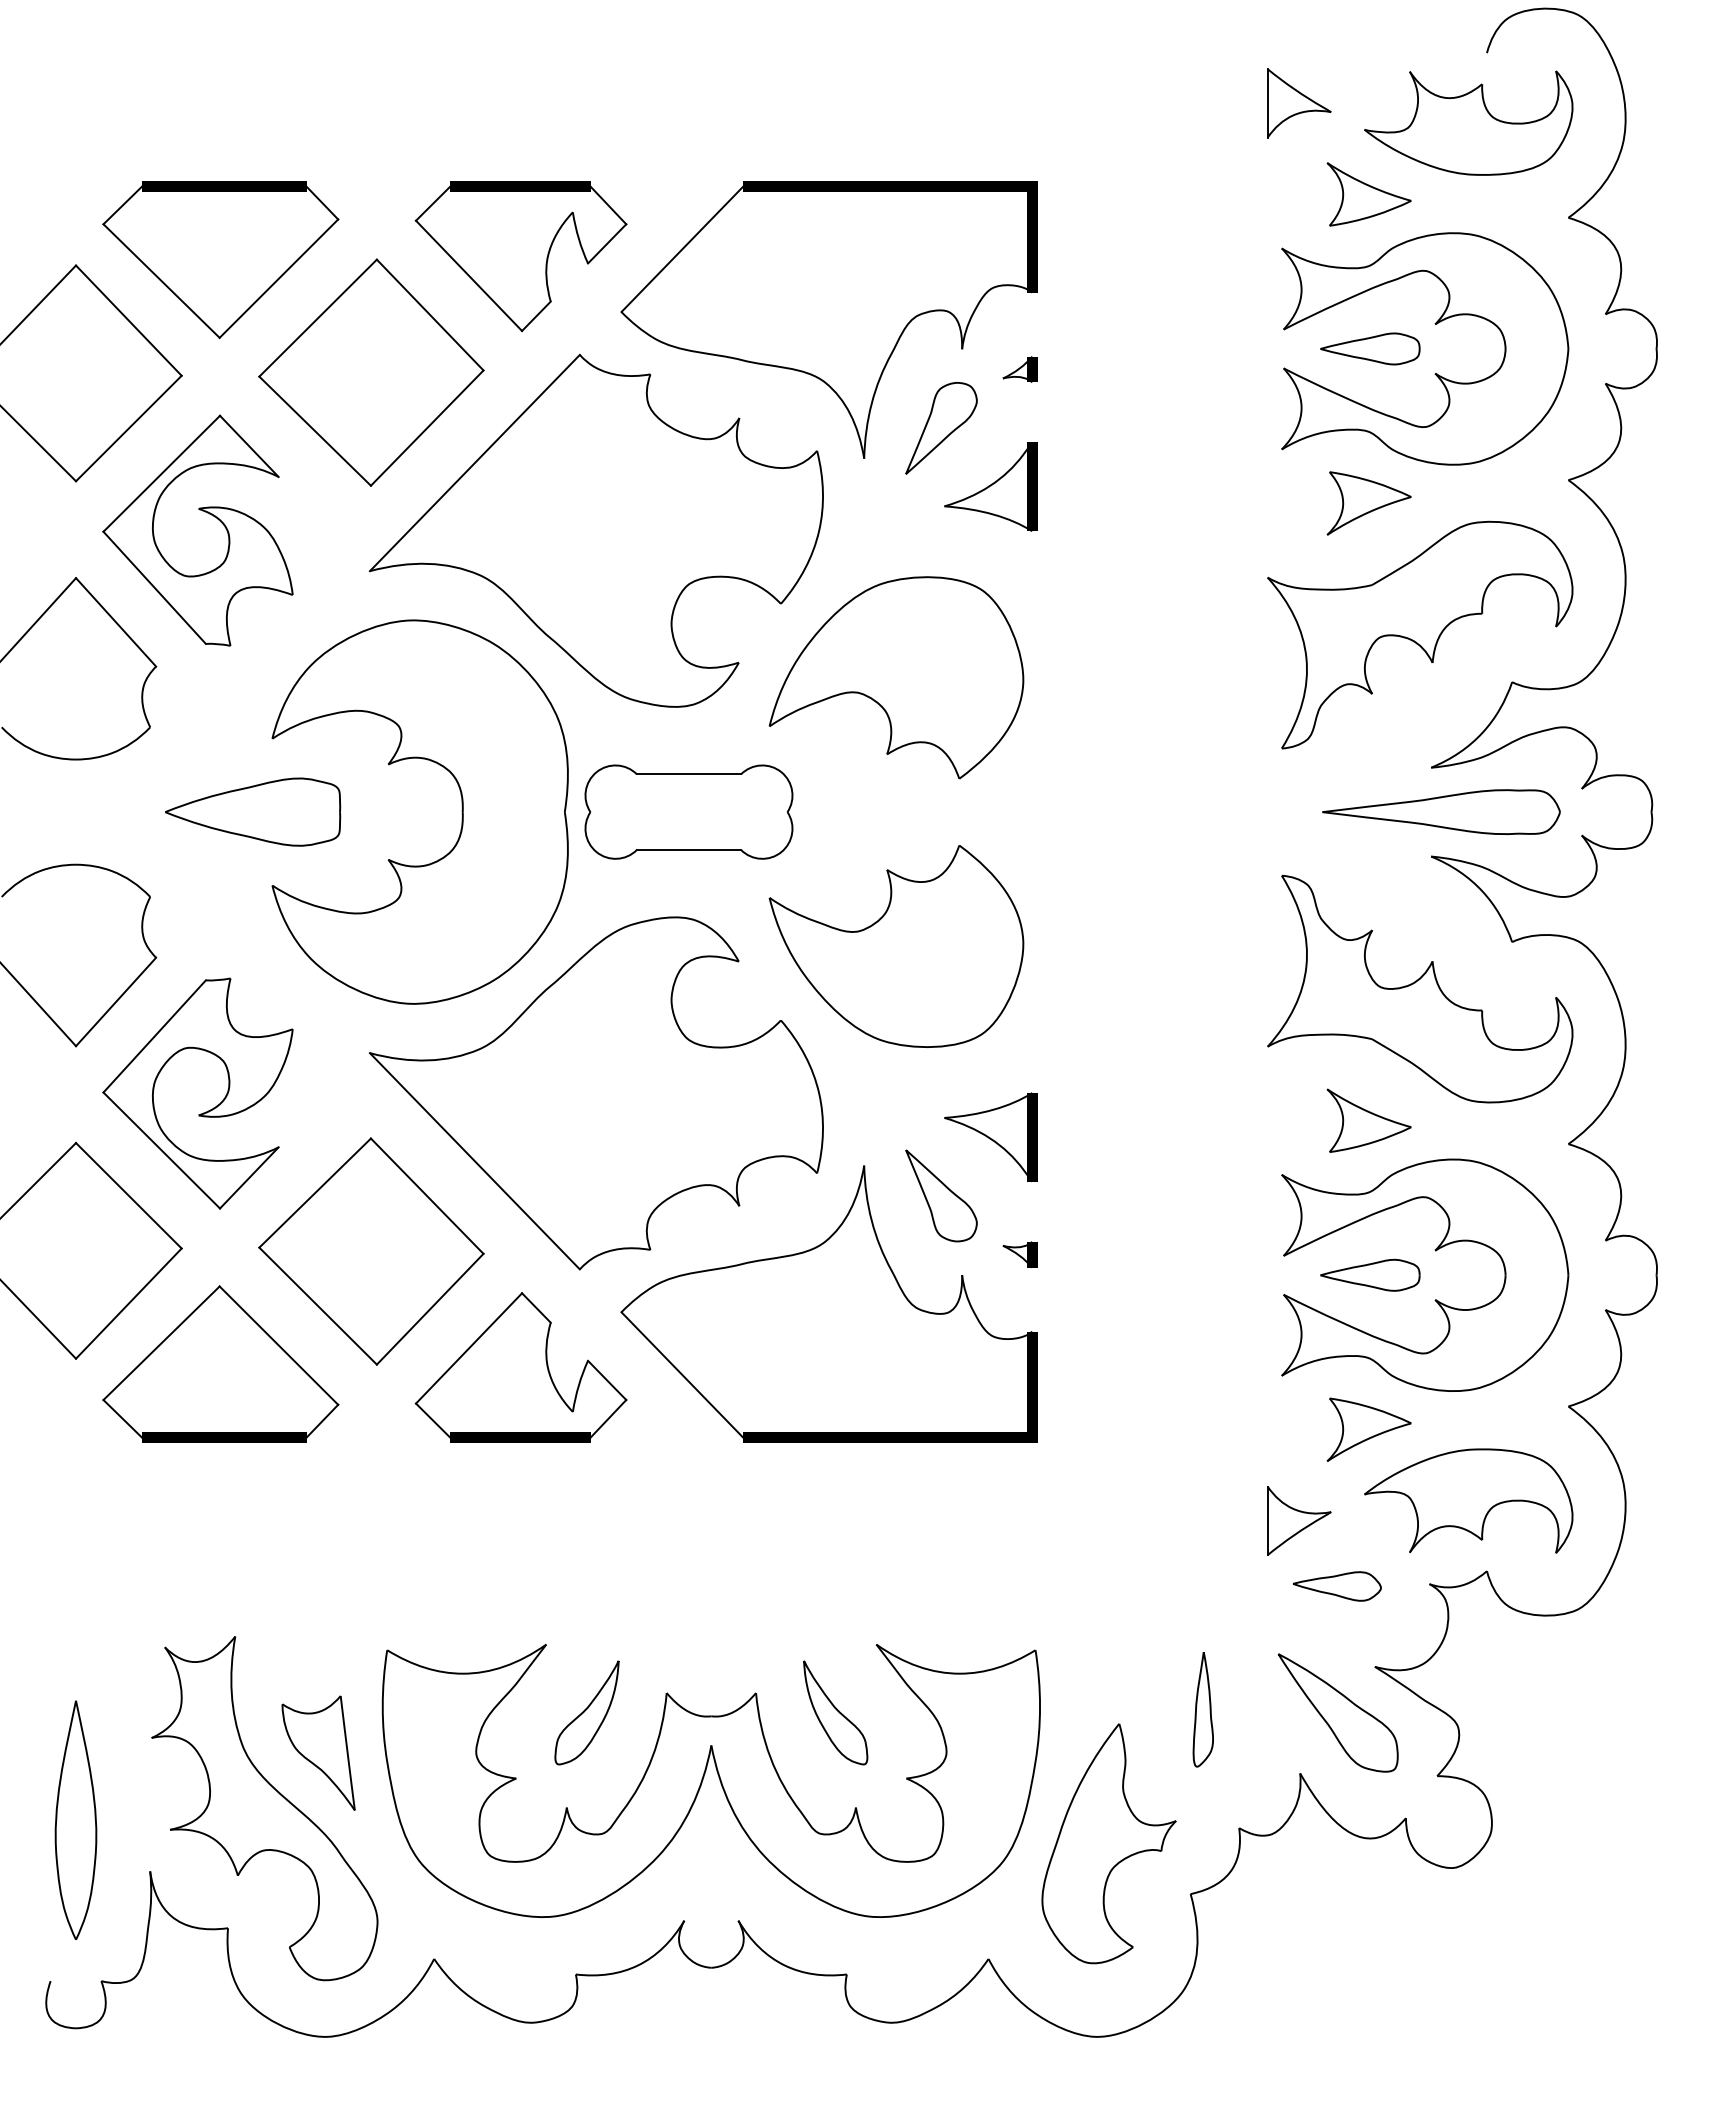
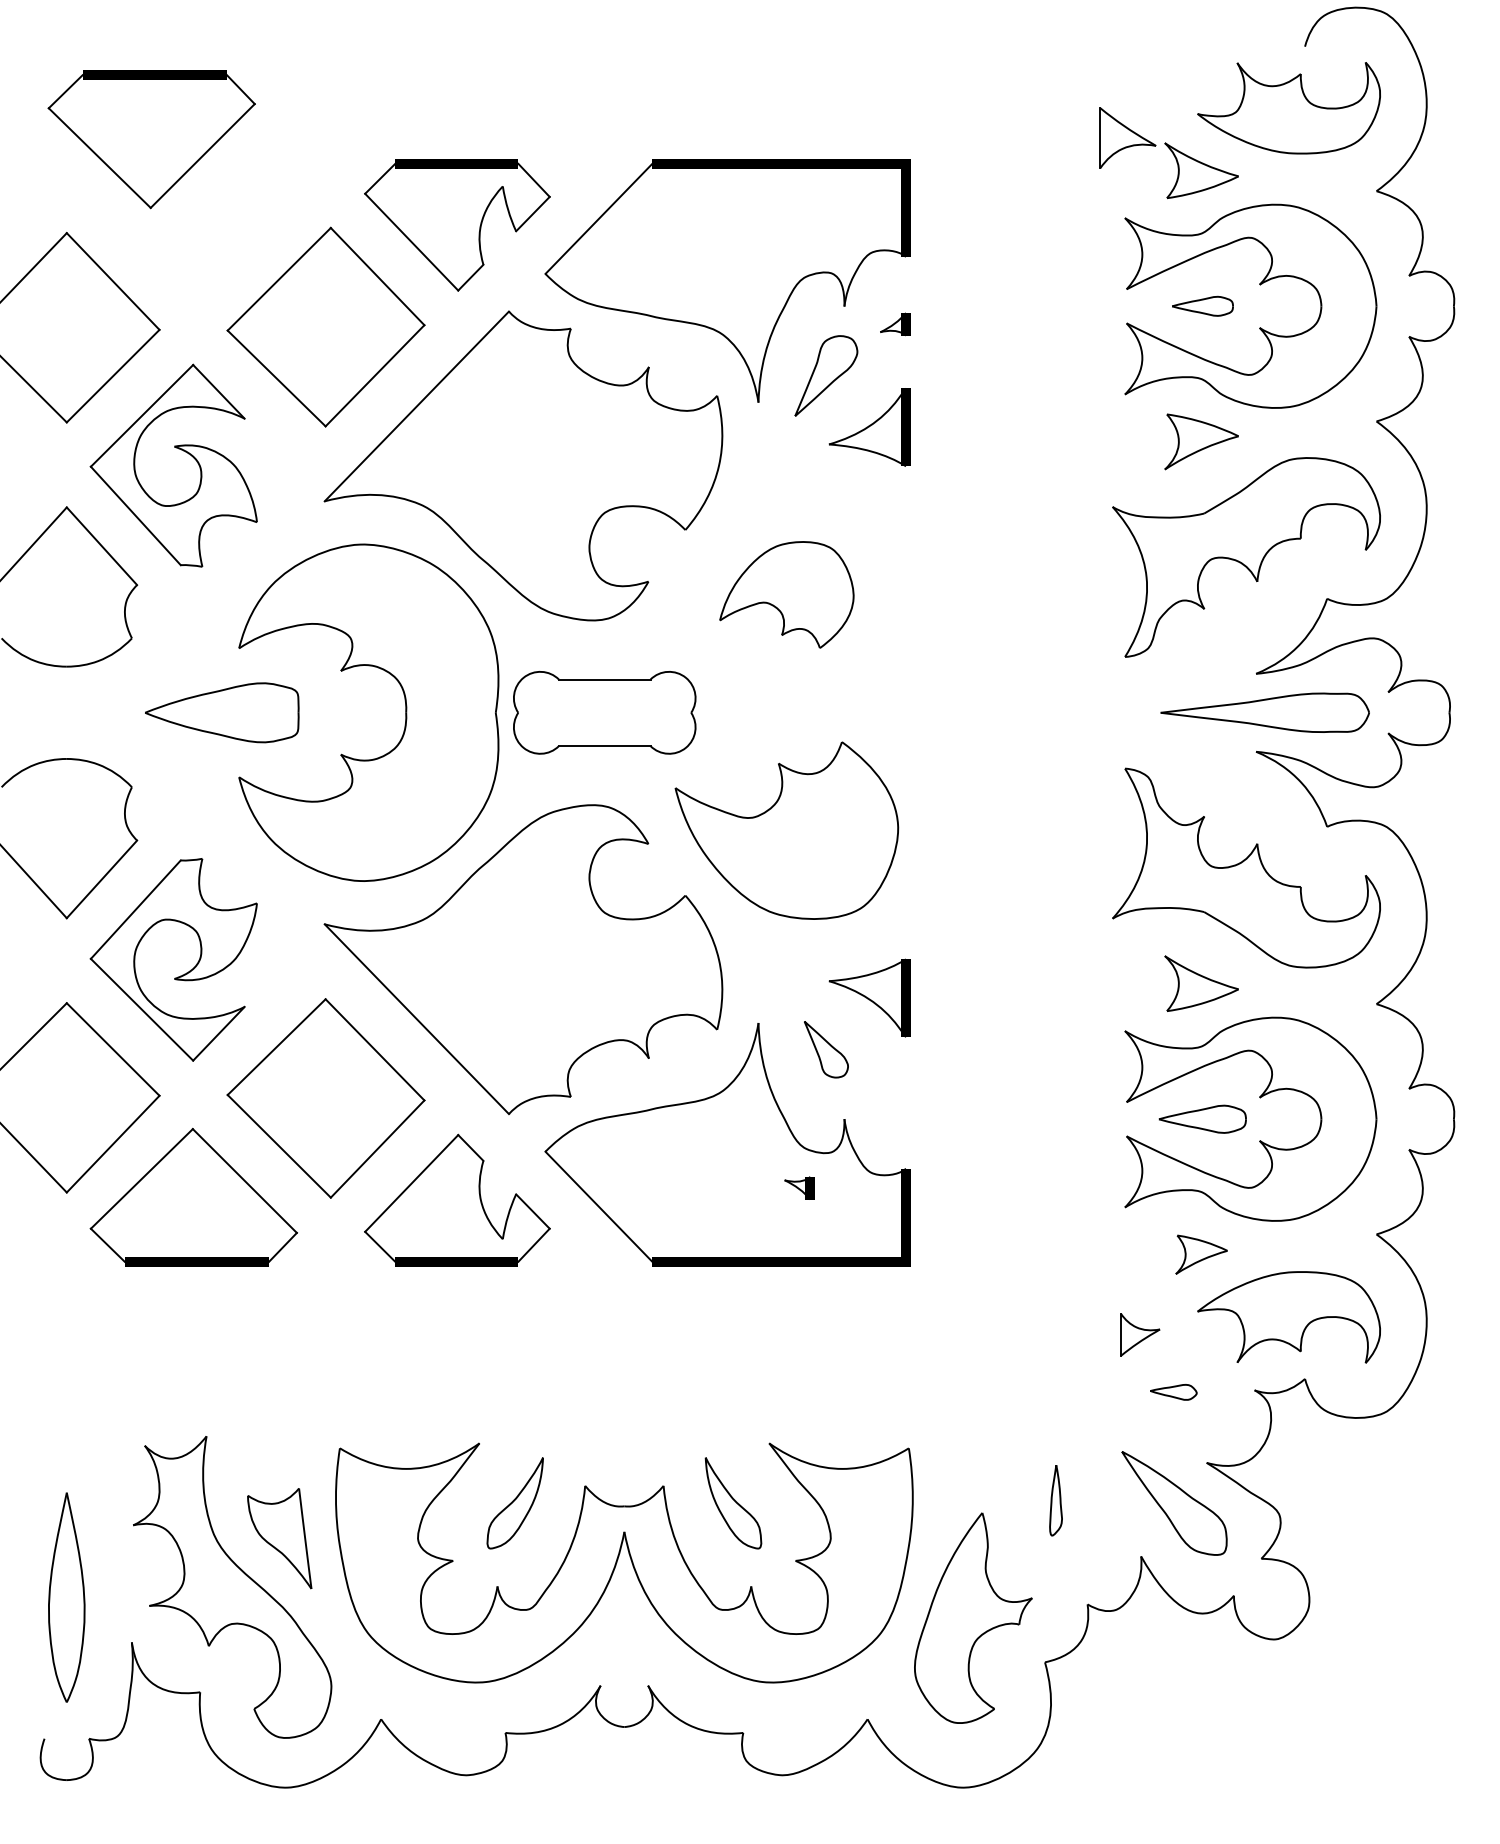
part: (1299, 103) -> (1128, 138), moved
part: (220, 259) -> (151, 139), moved
part: (1370, 348) -> (1202, 305), size x0.7
part: (896, 677) -> (786, 594), size x0.6
part: (941, 1195) -> (826, 1049), size x0.7
part: (1019, 1254) -> (799, 1187), moved
part: (1368, 1429) -> (1201, 1254), size x0.7
part: (1299, 1520) -> (1140, 1334), size x0.7
part: (1337, 1586) -> (1173, 1392), size x0.6
part: (1202, 1709) -> (1055, 1500), size x0.7

